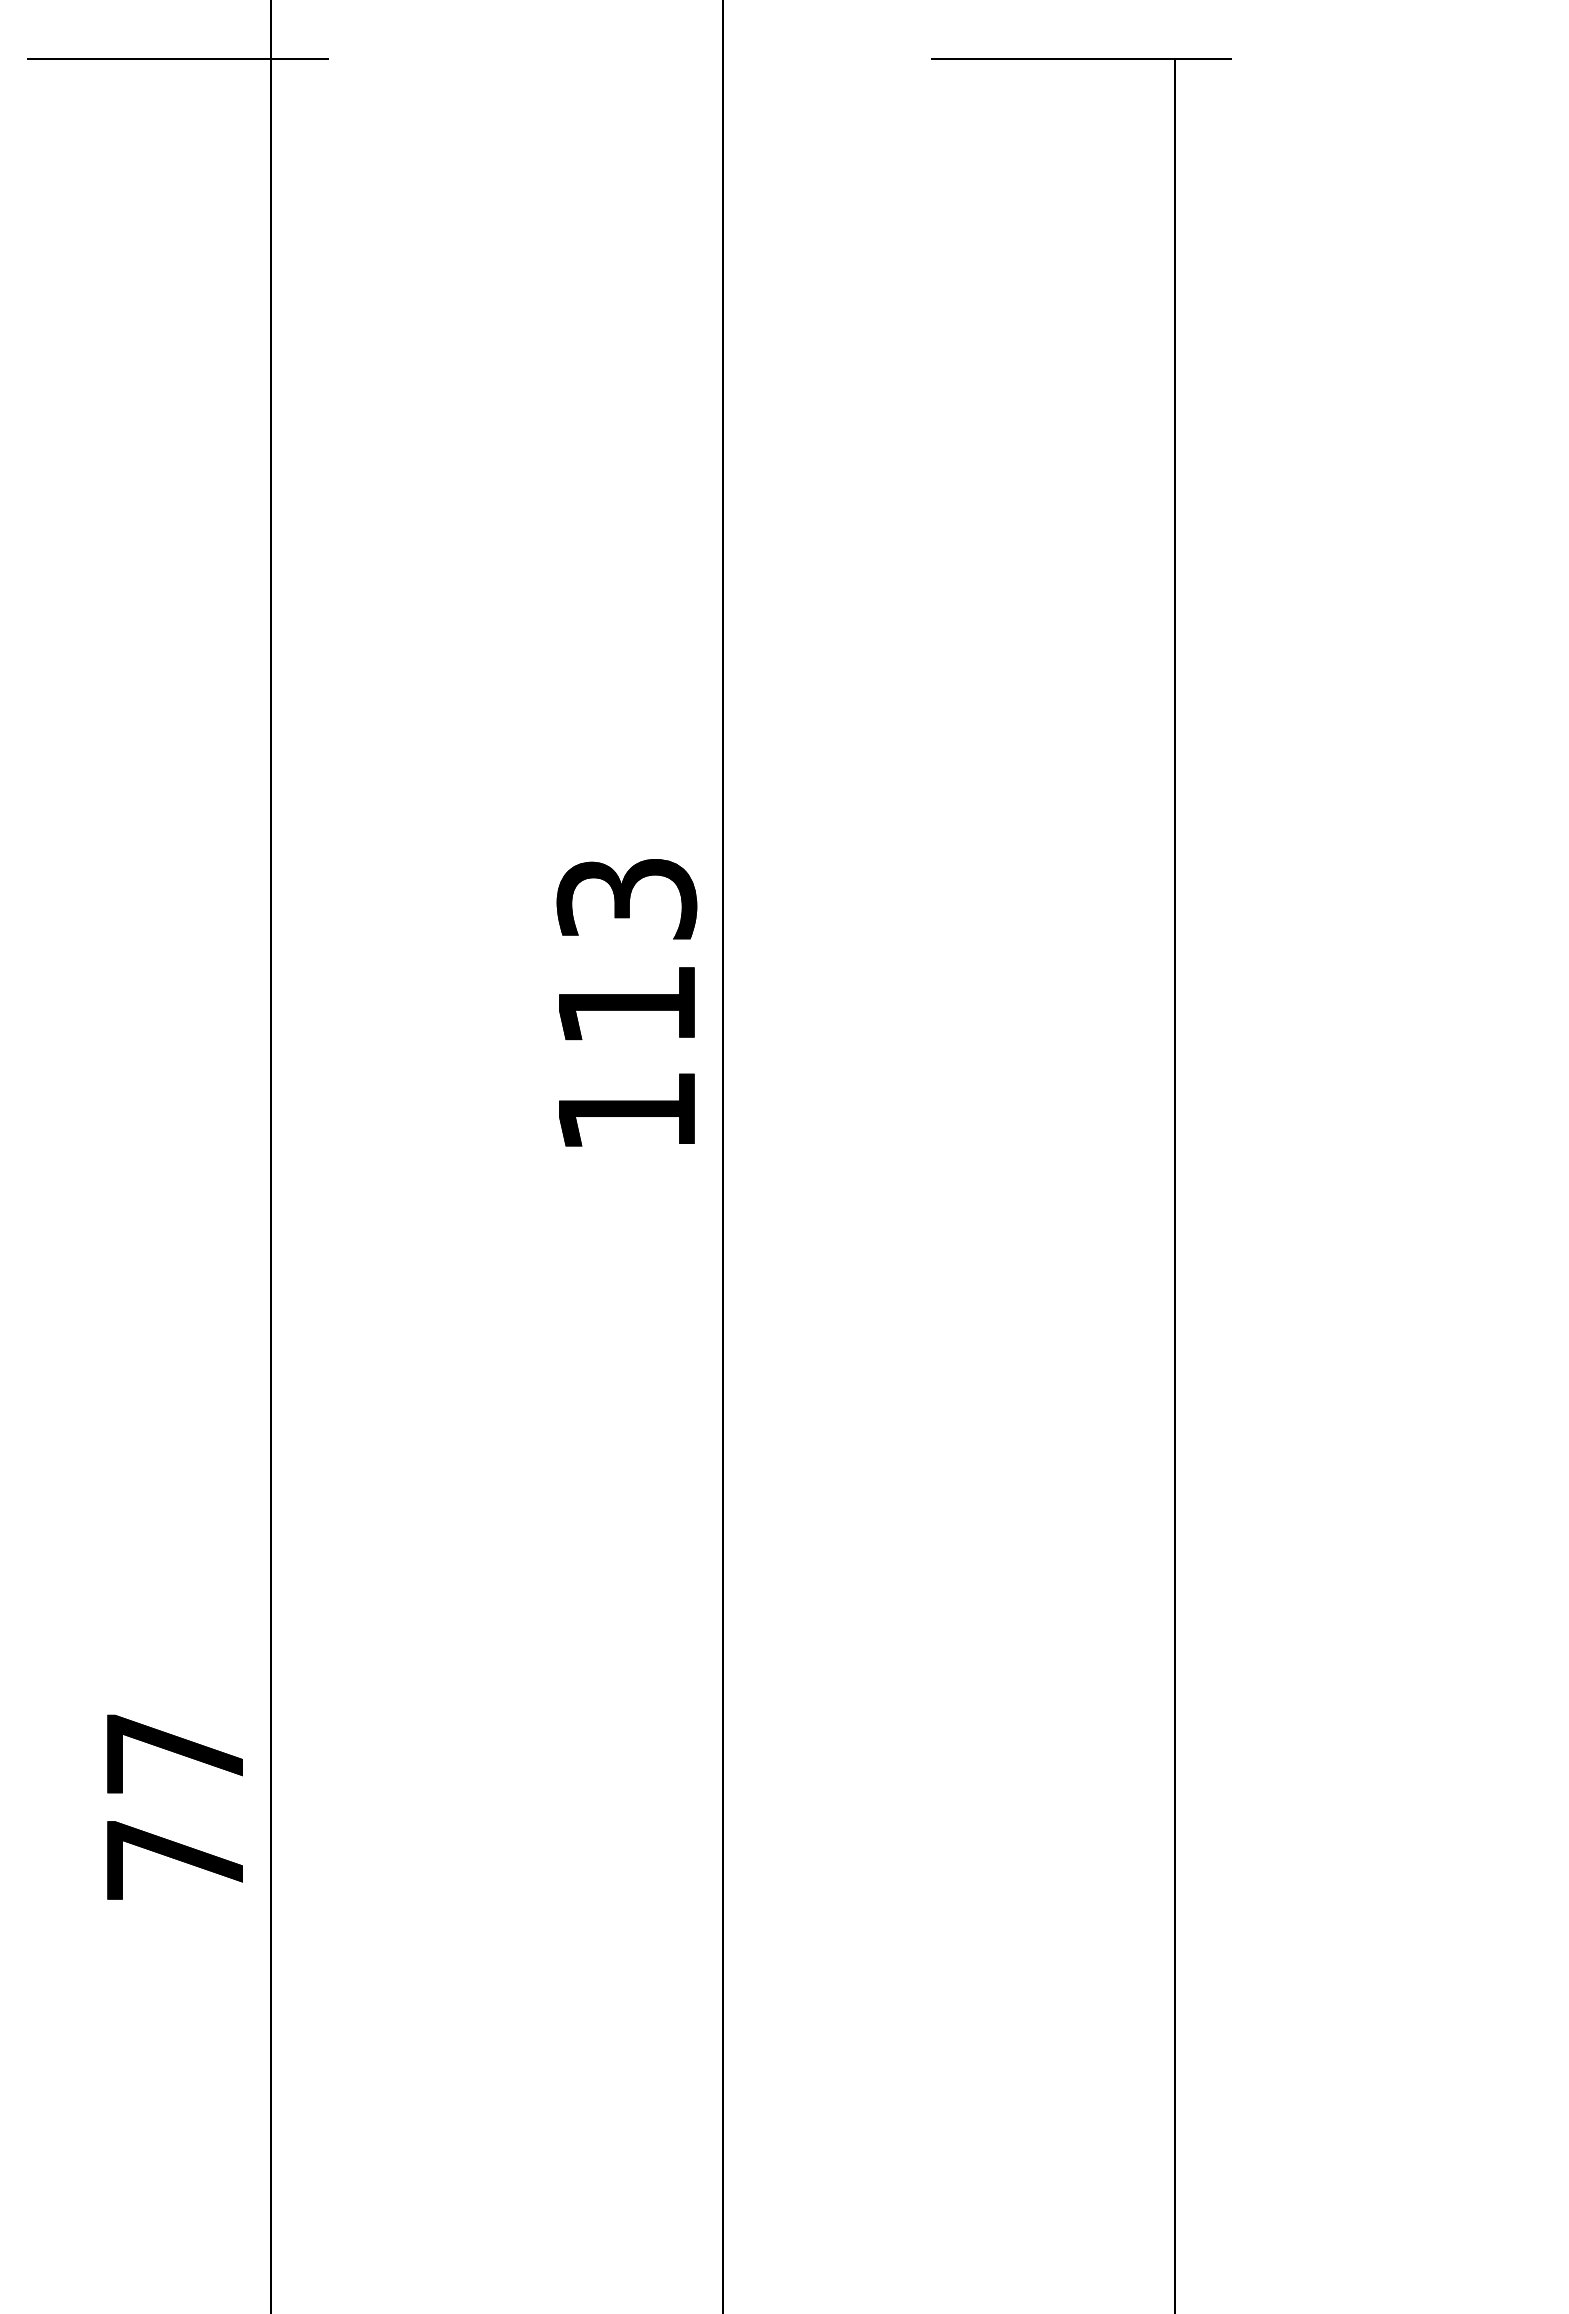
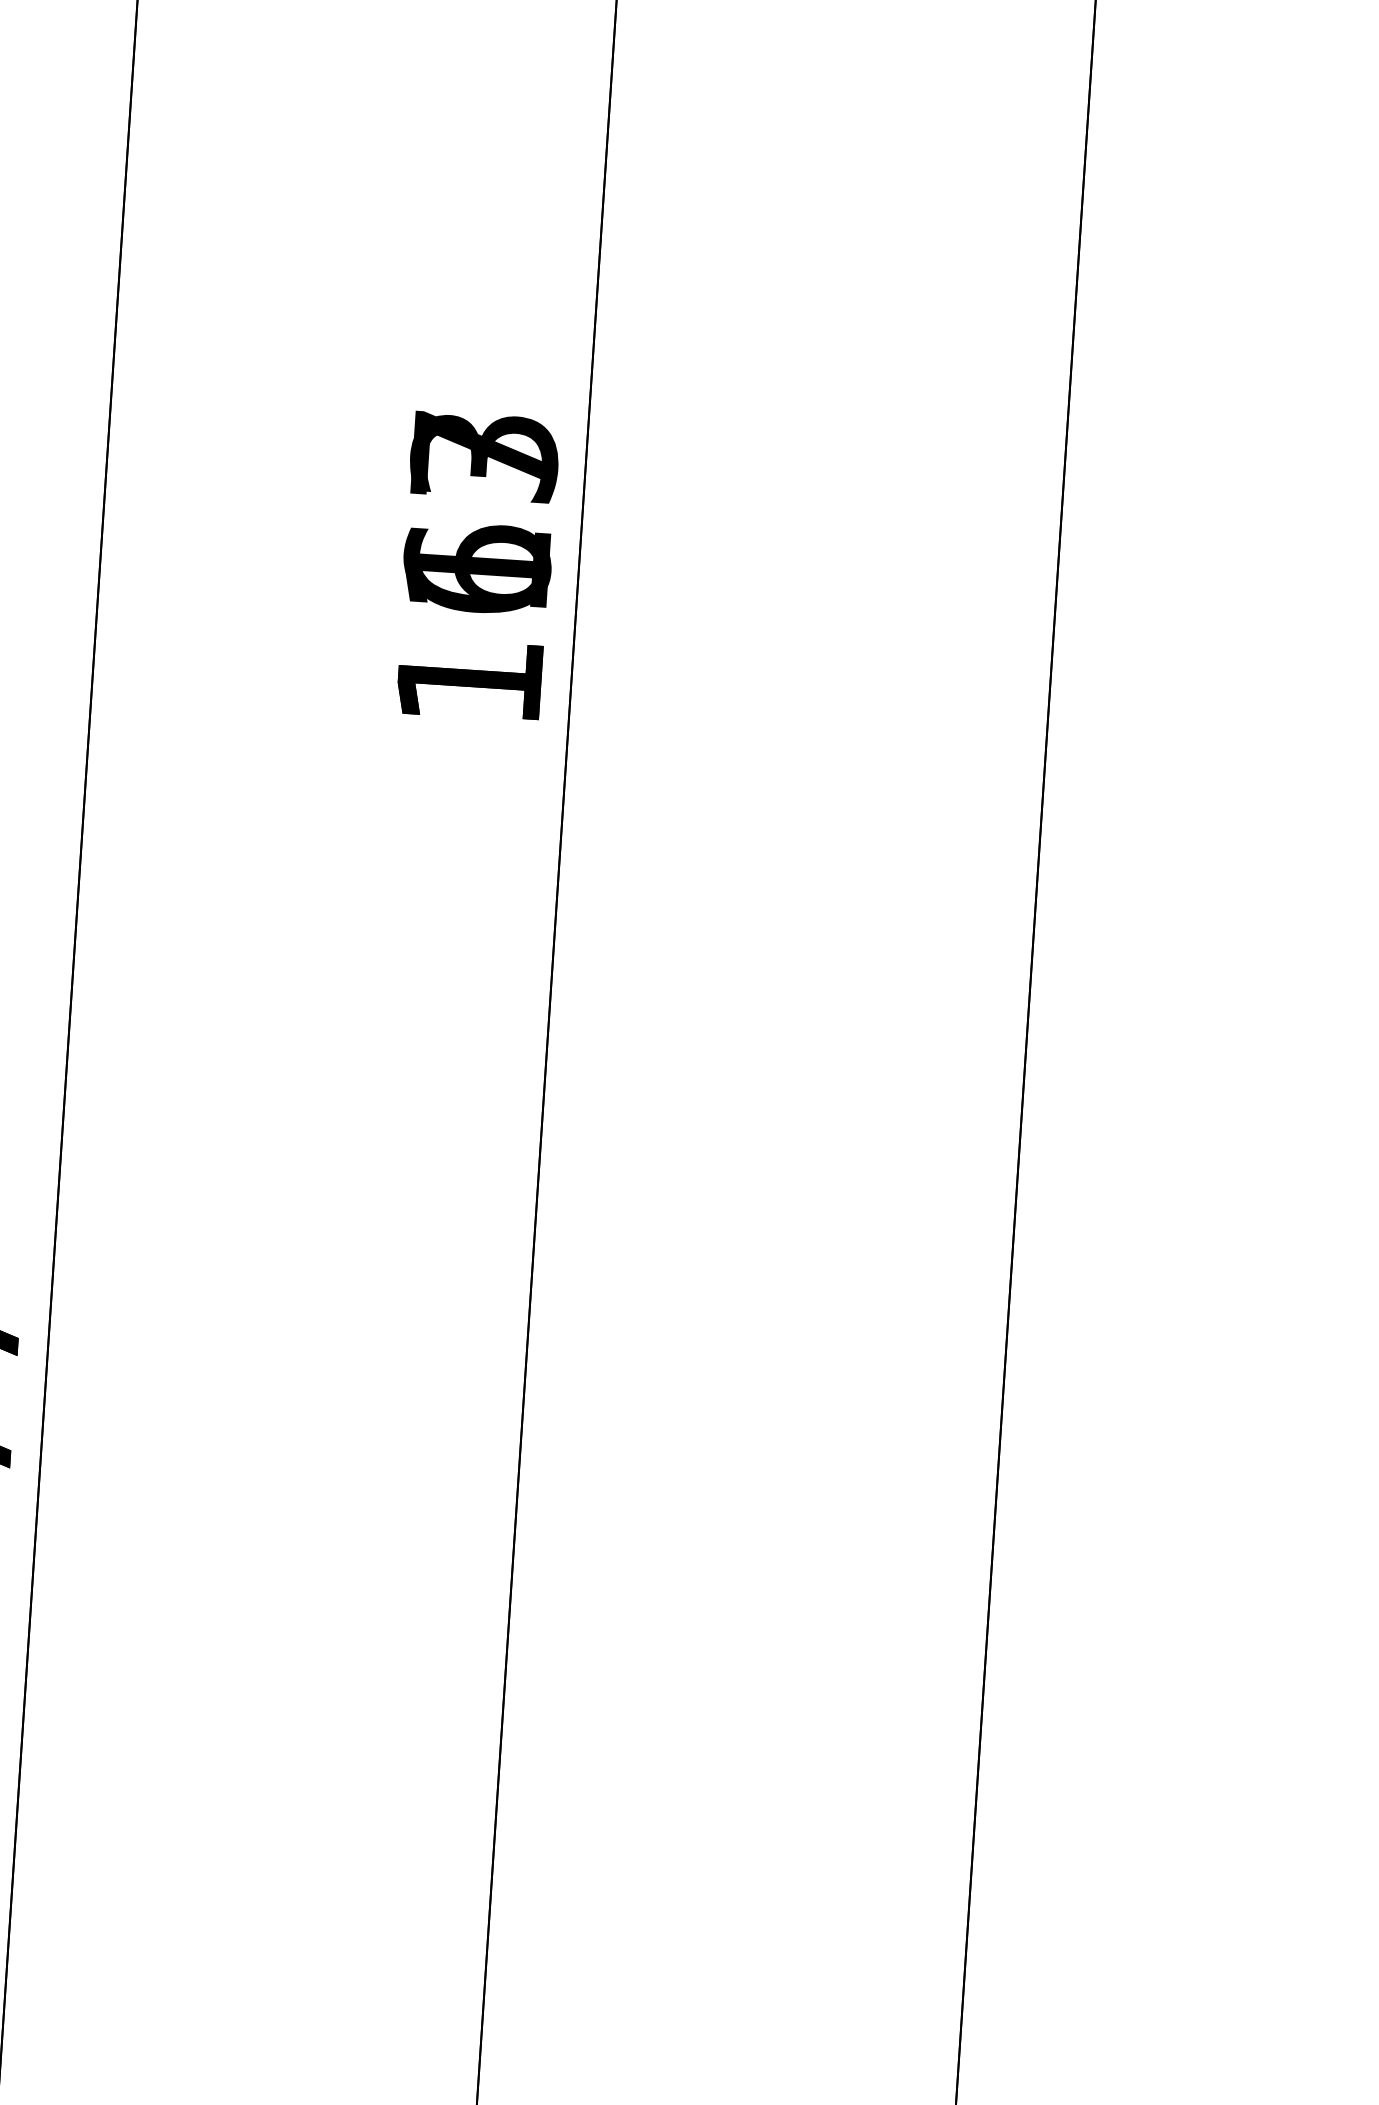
text: (626, 952) -> (480, 513), 113 -> 167

